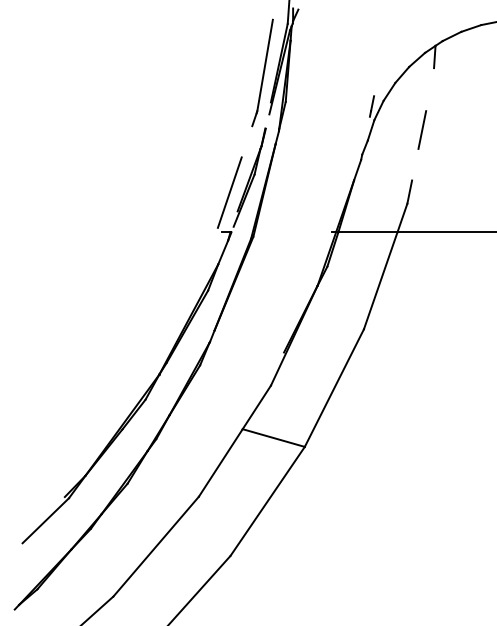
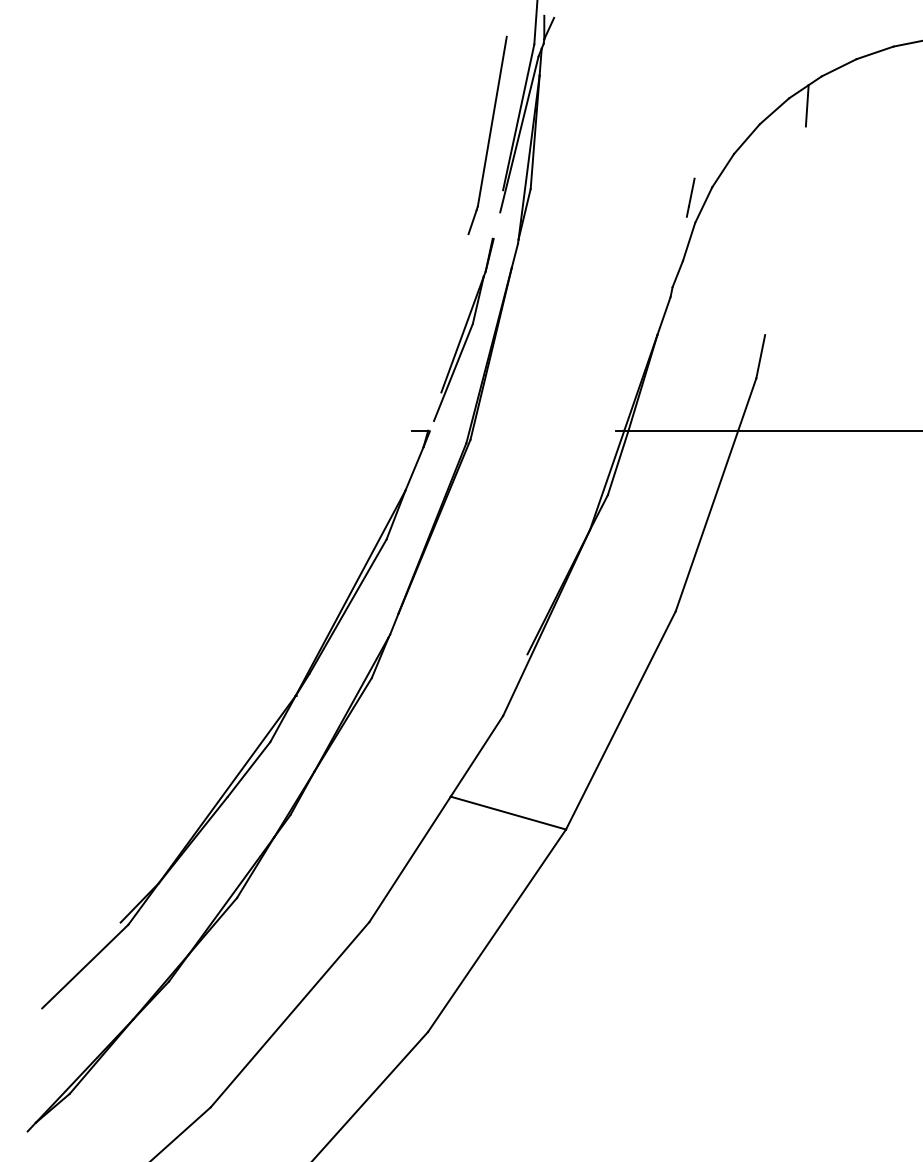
line: (422, 129) -> (784, 240), removed
line: (229, 192) -> (426, 357), removed

